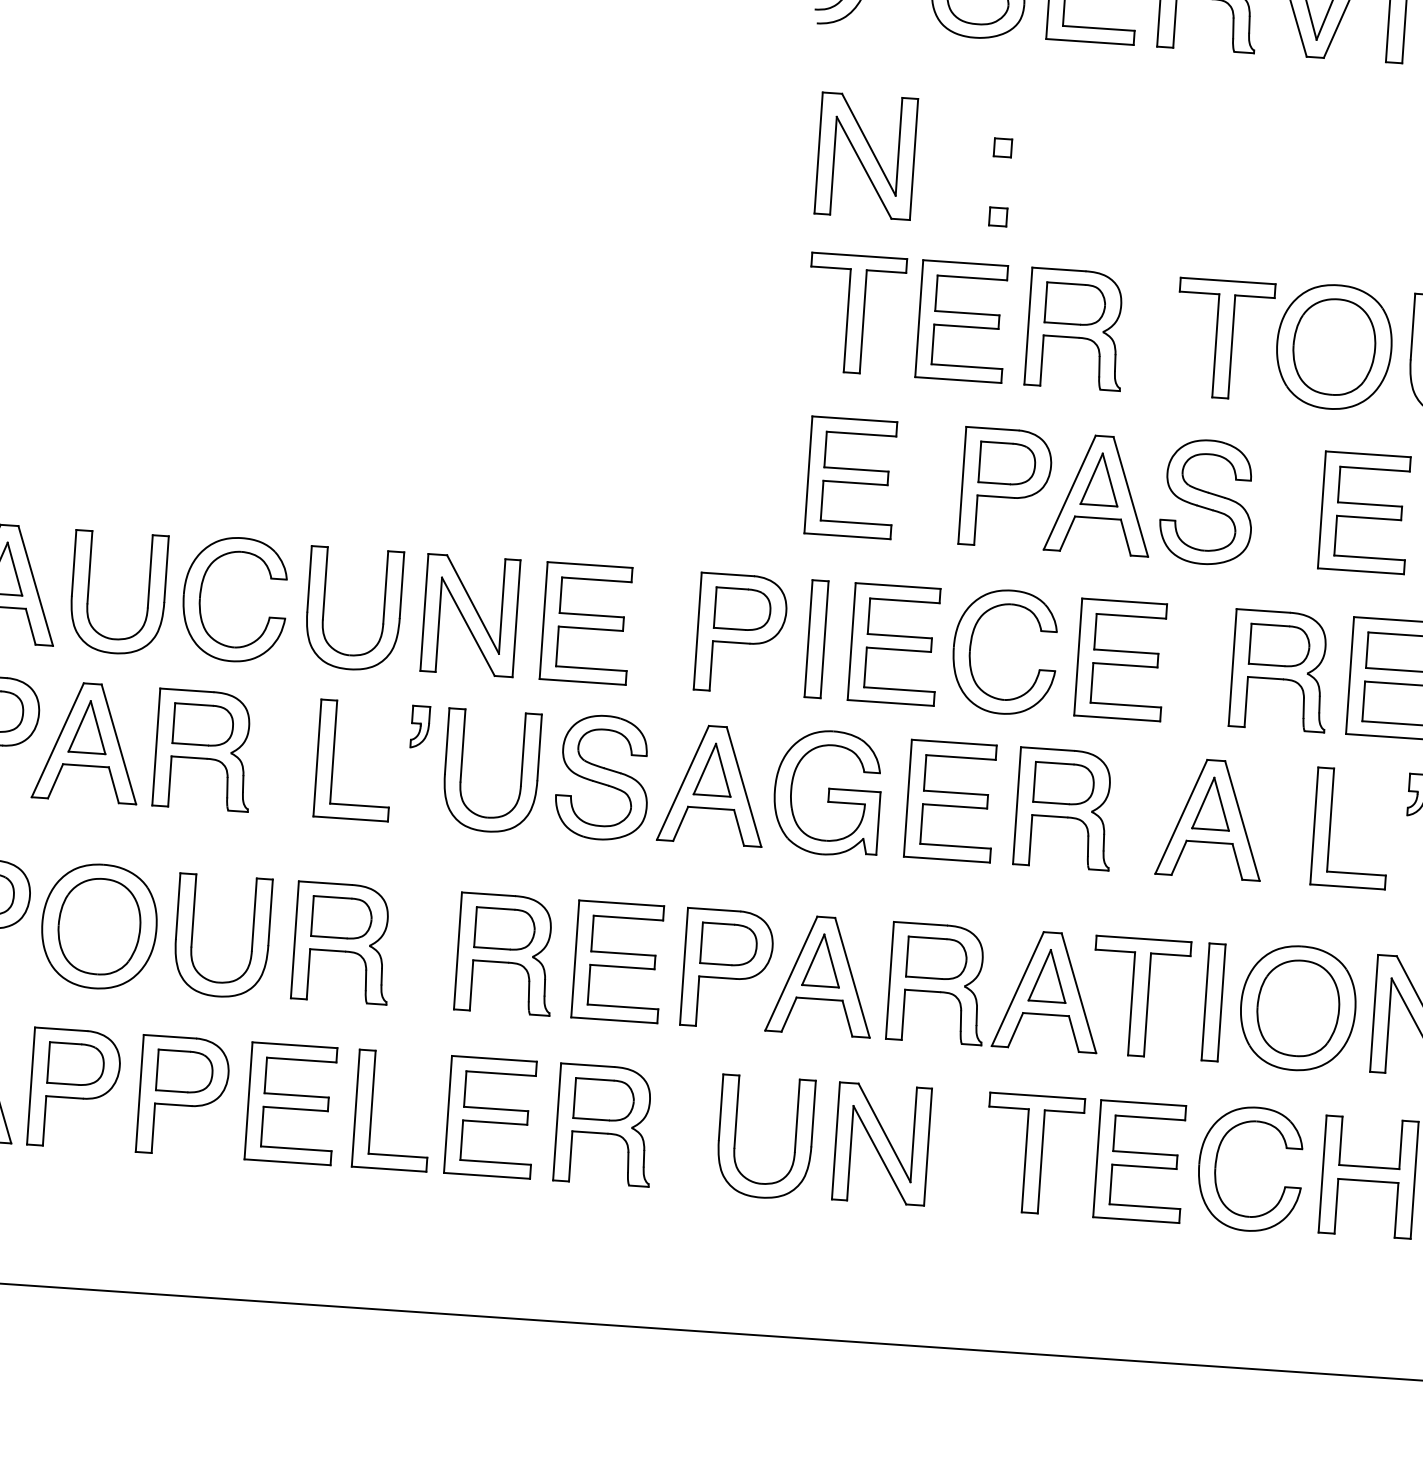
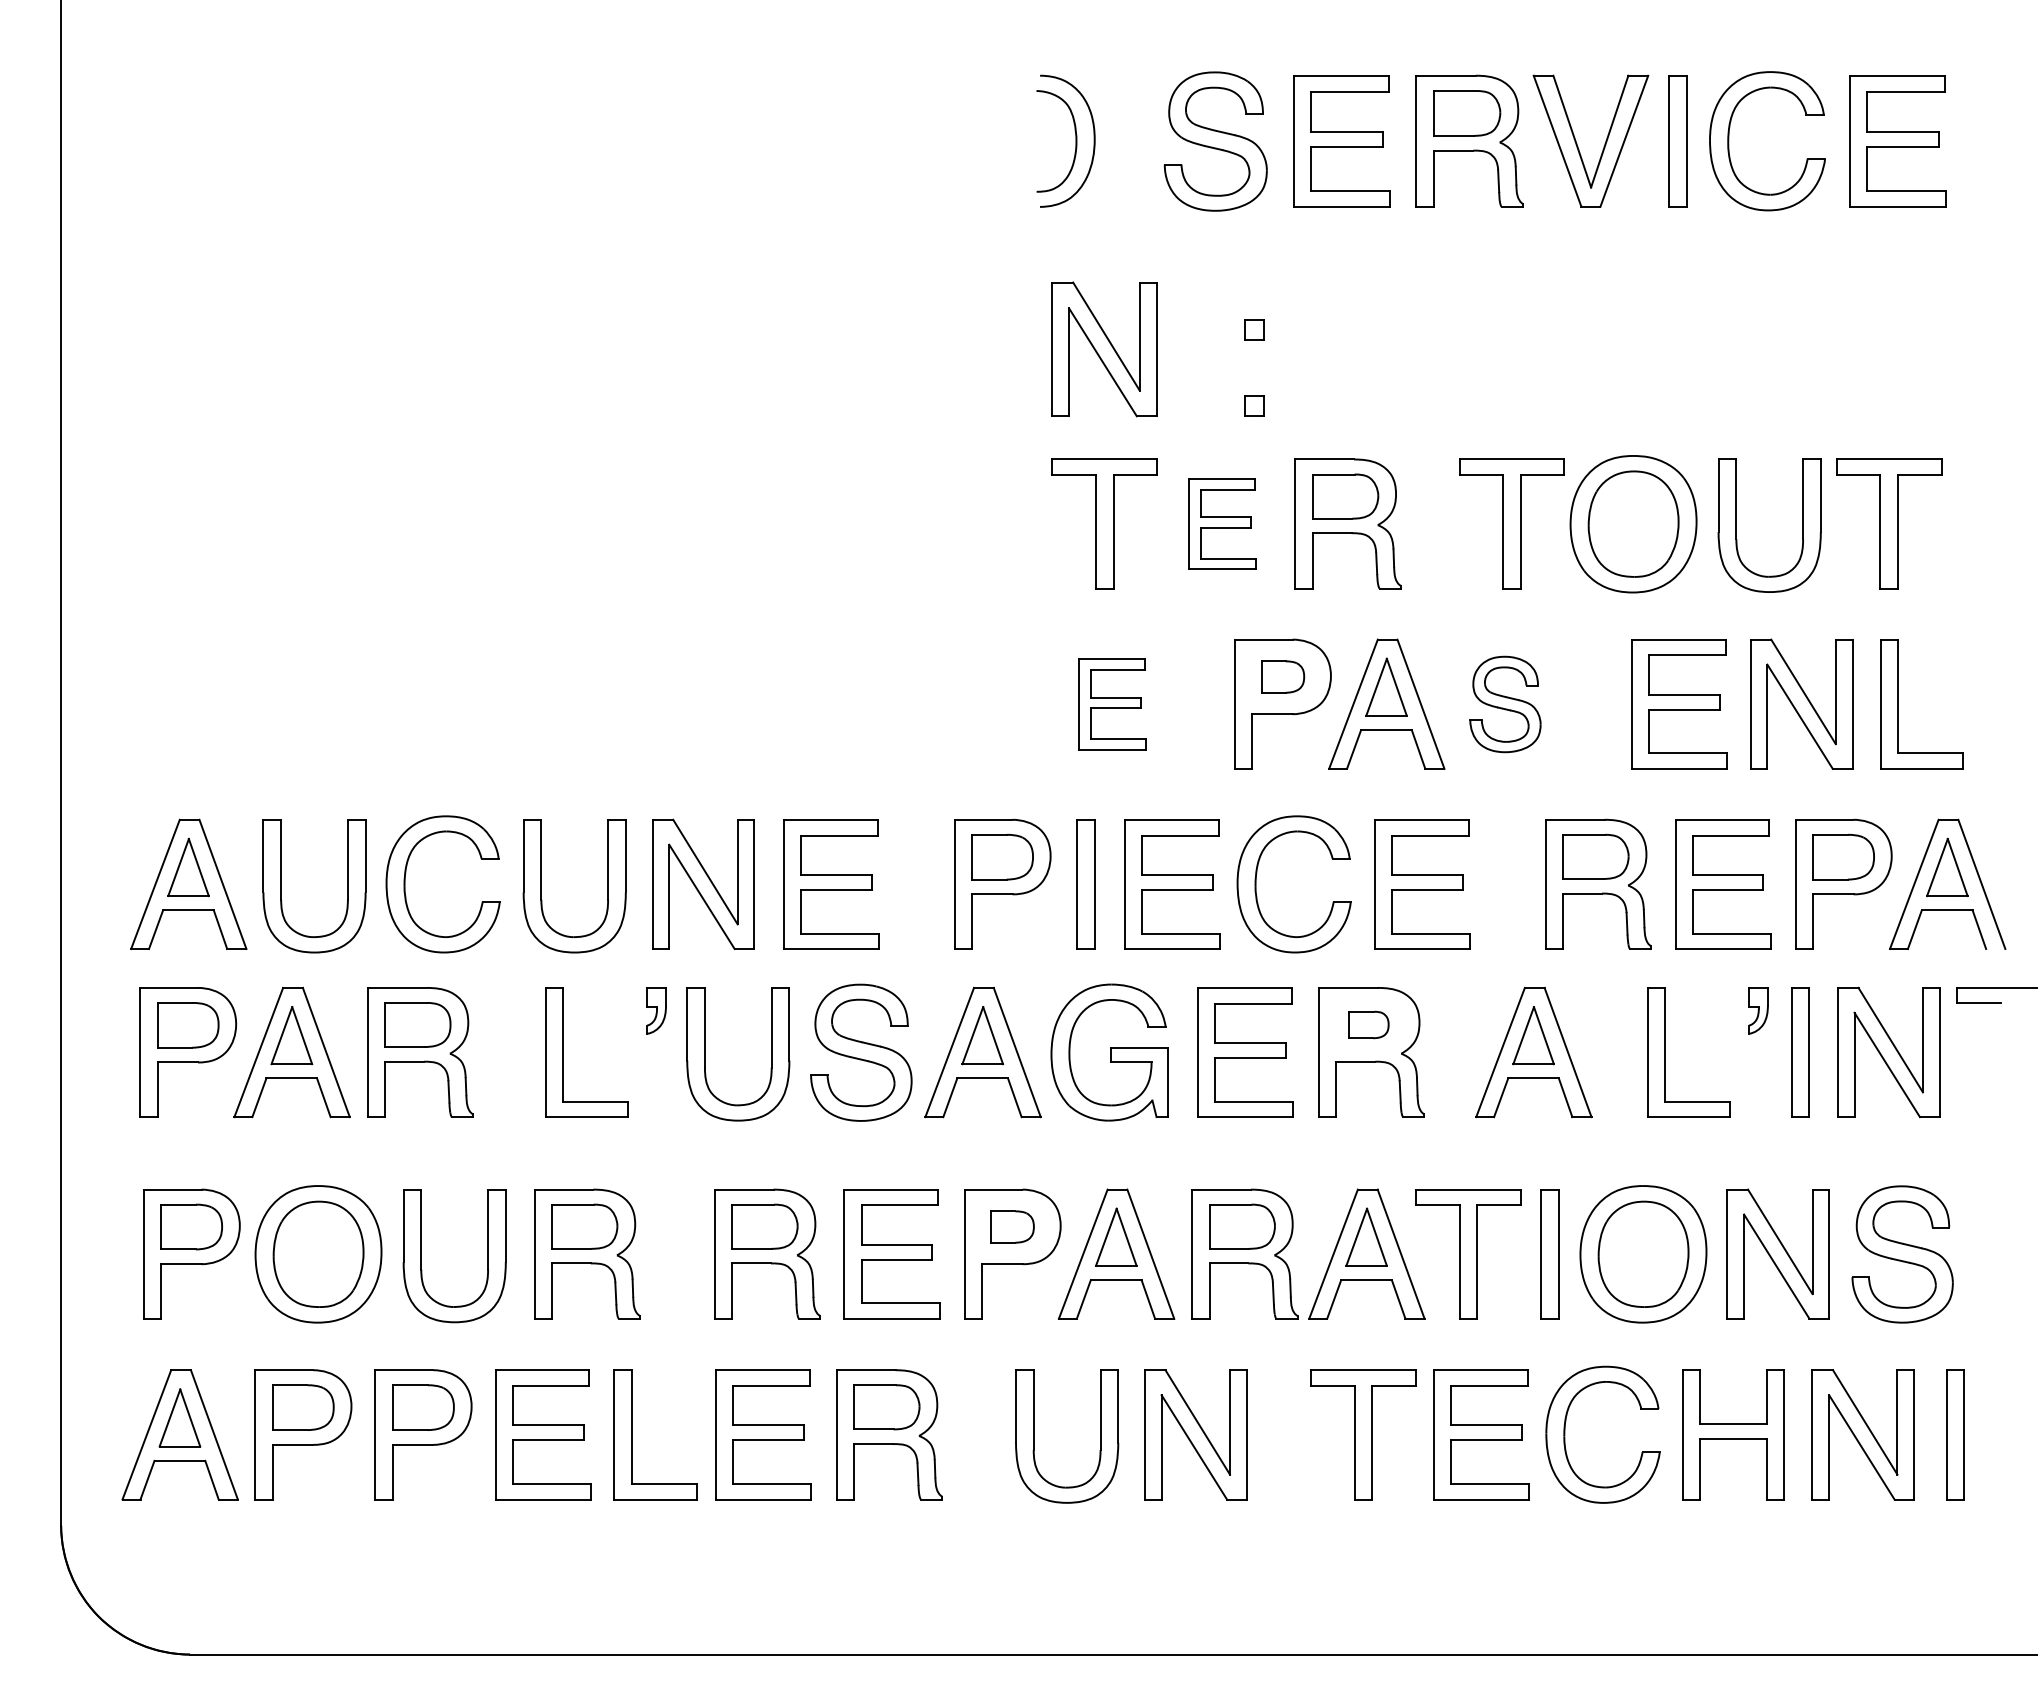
part: (962, 321) -> (1222, 523), size x0.7
part: (1007, 463) -> (1282, 676), size x0.7
part: (851, 478) -> (1112, 704), size x0.7
part: (1207, 502) -> (1505, 704), size x0.7
part: (1063, 783) -> (1368, 1024), size x0.6
part: (729, 944) -> (1012, 1226), size x0.7

